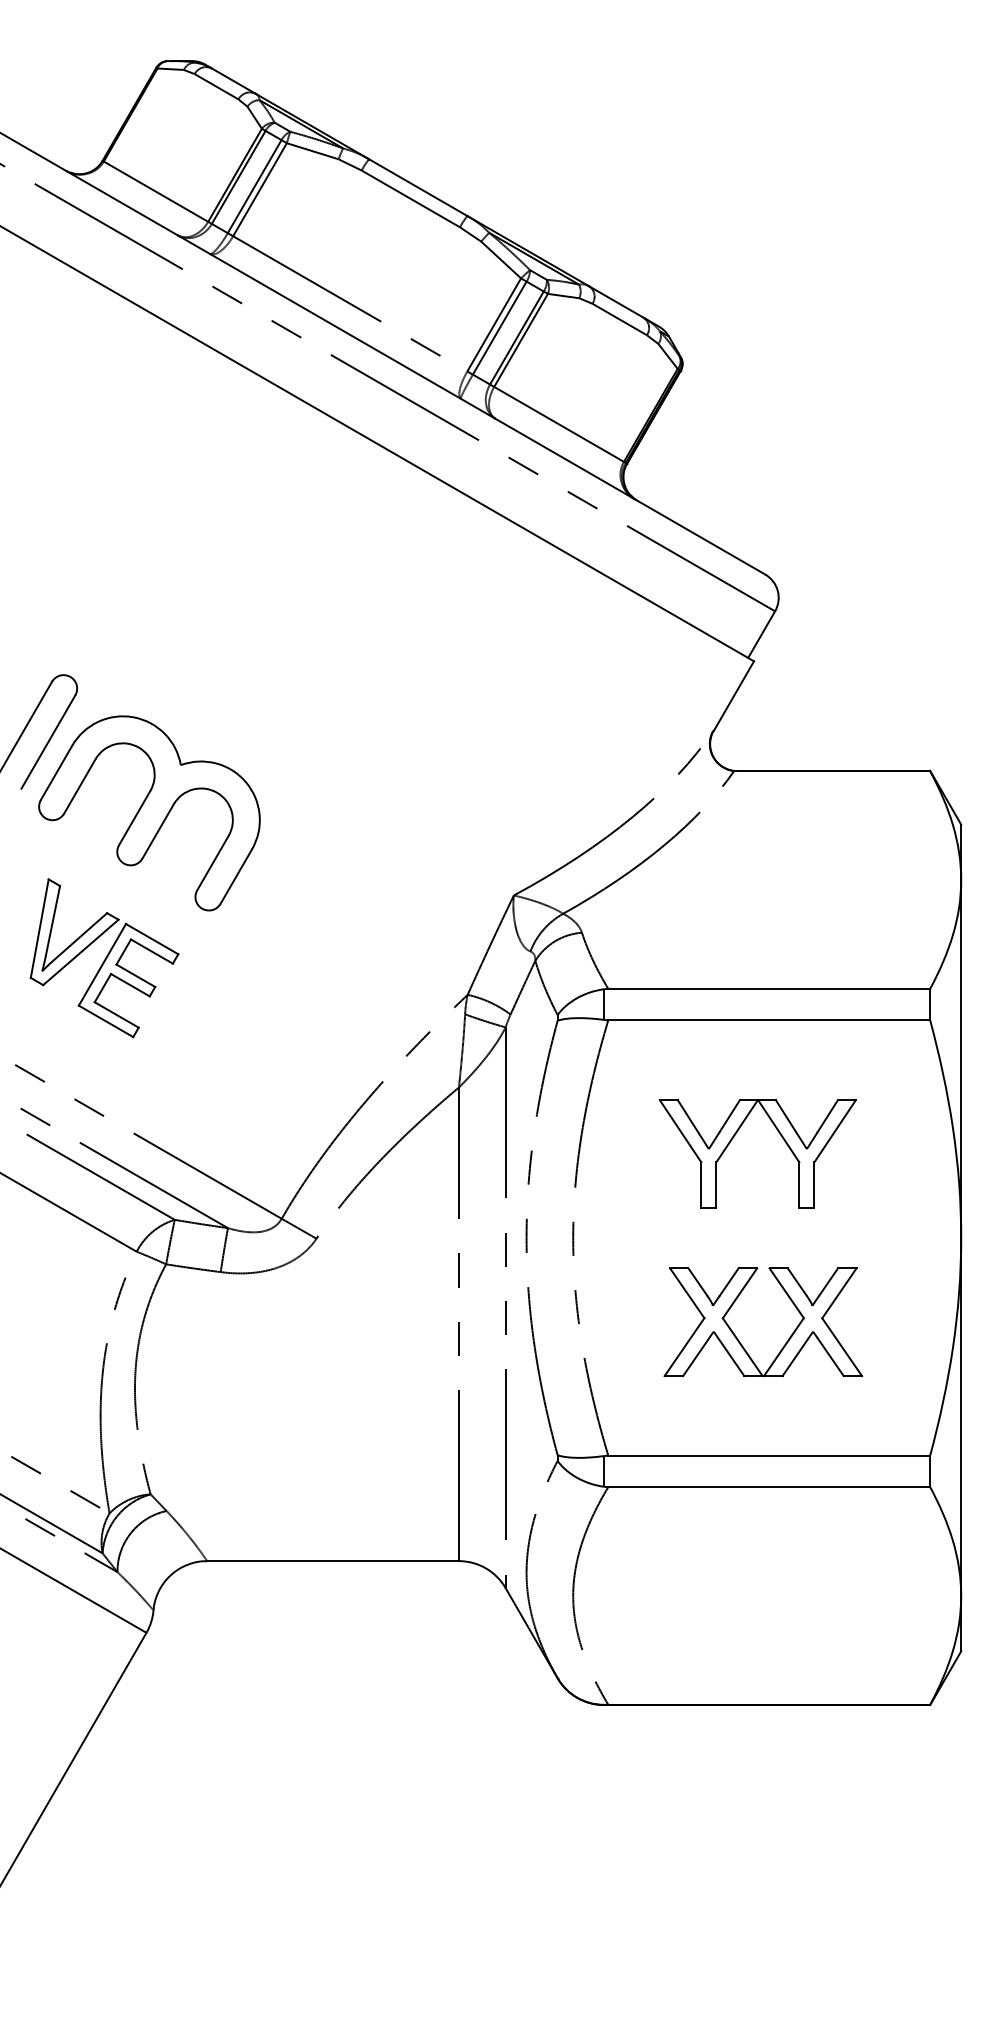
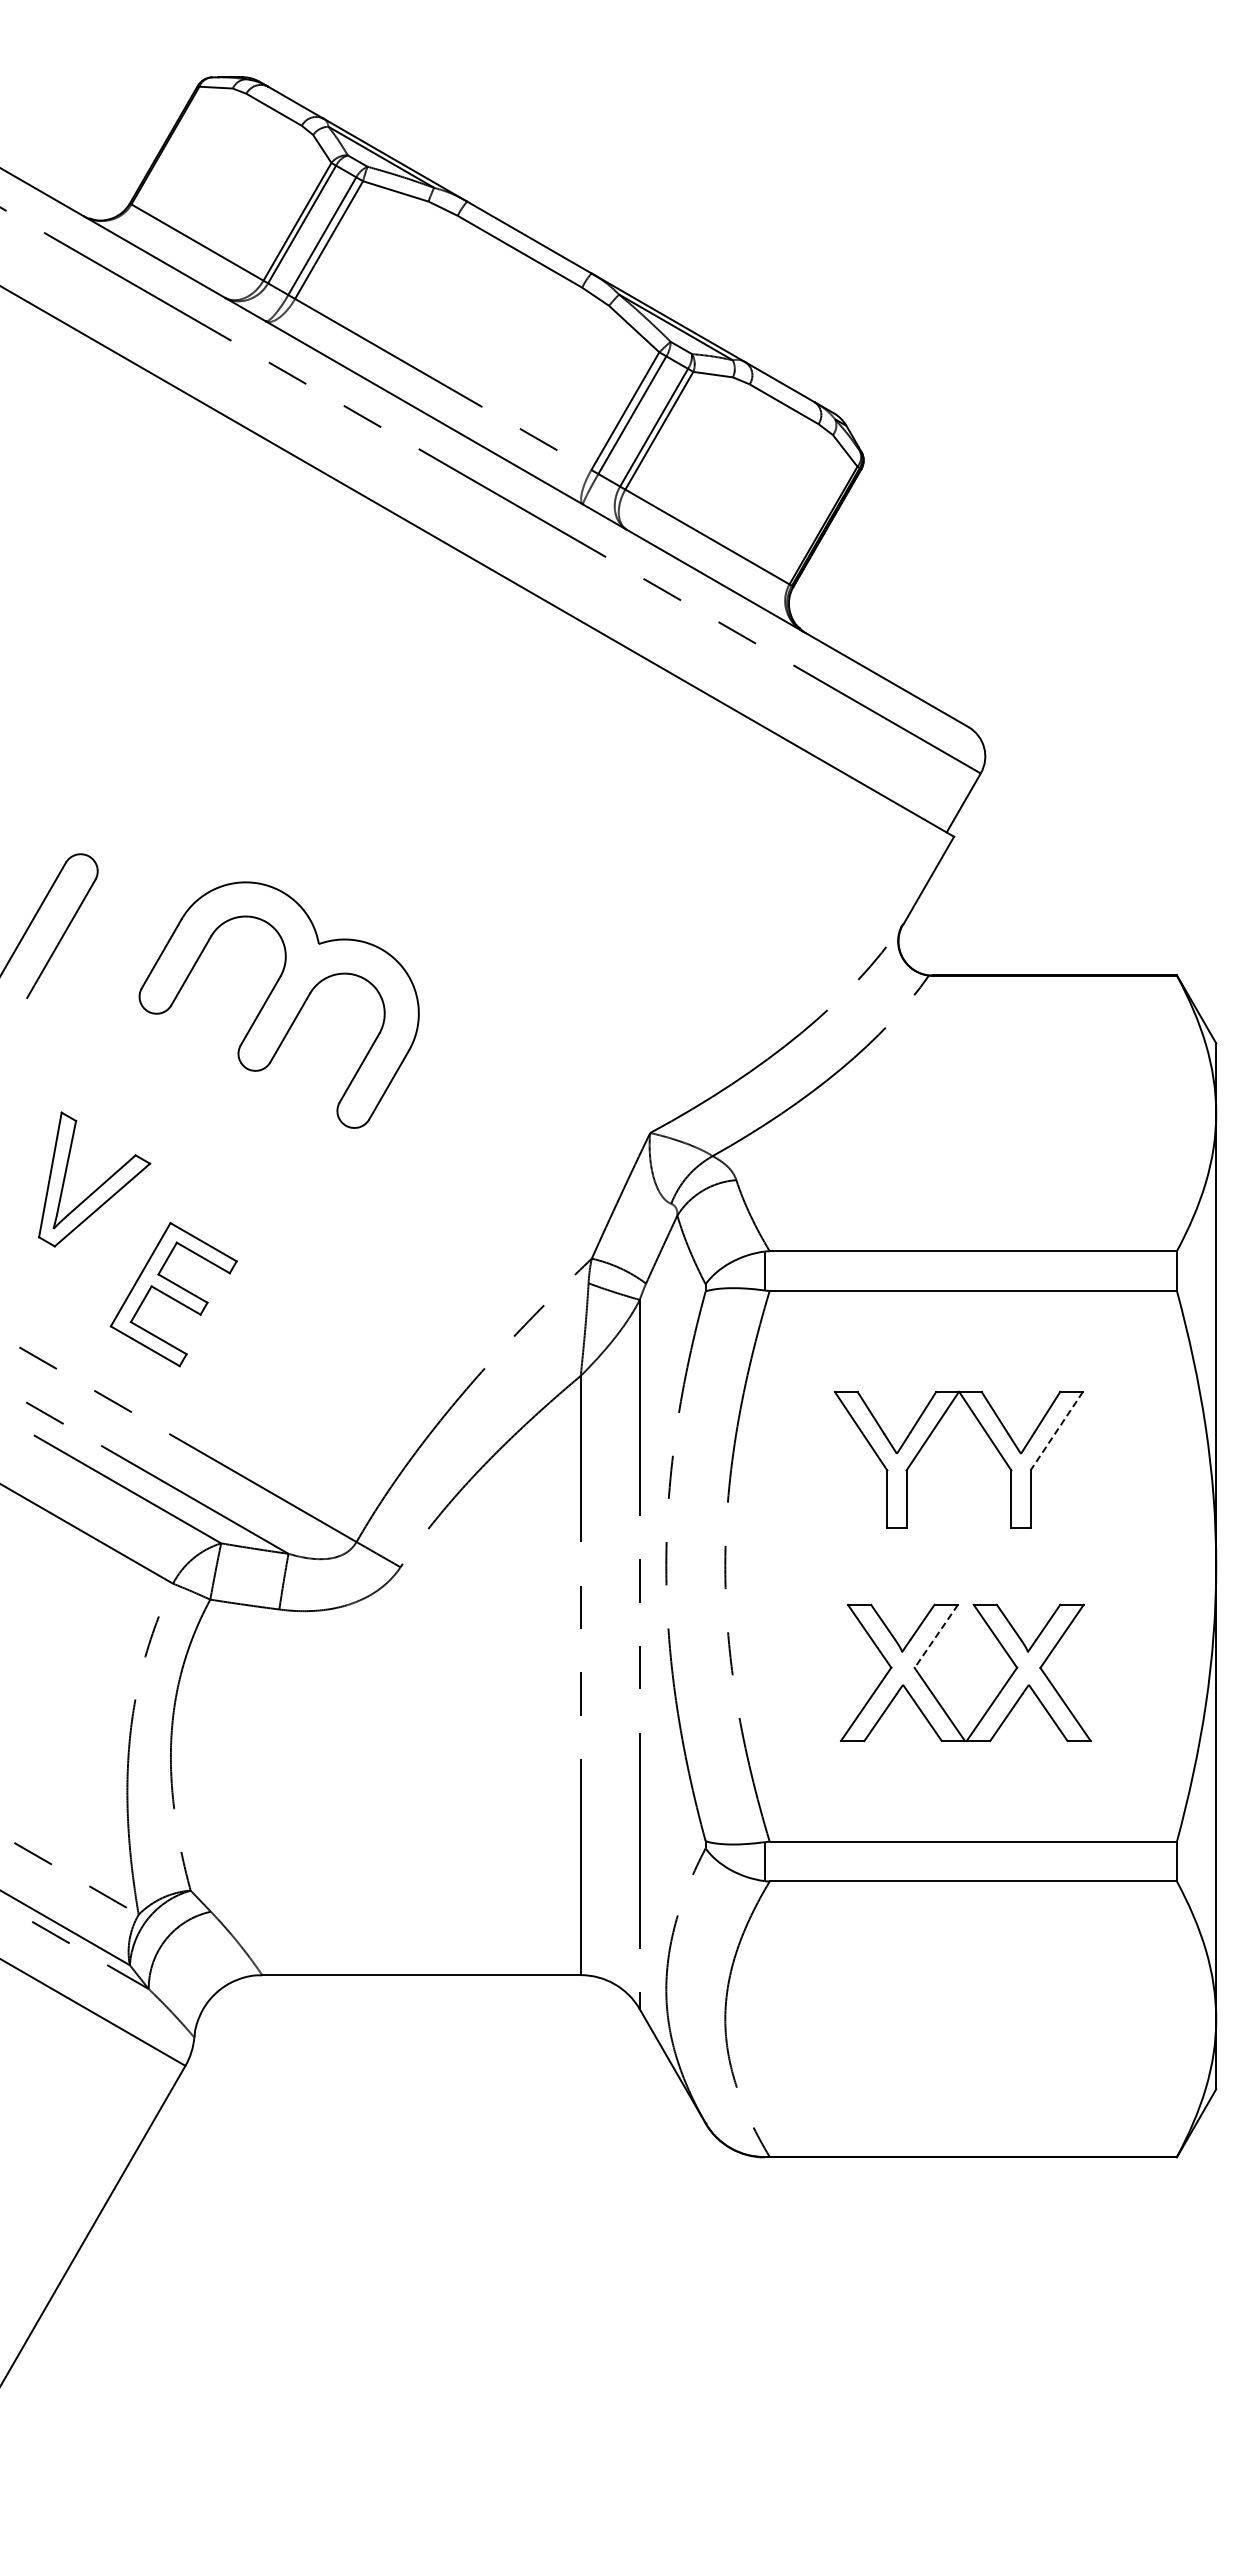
part: (148, 812) -> (278, 1004), moved
part: (128, 980) -> (173, 1294), moved
line: (834, 1131) -> (1056, 1431), solid -> dashed
line: (740, 1293) -> (936, 1636), solid -> dashed

